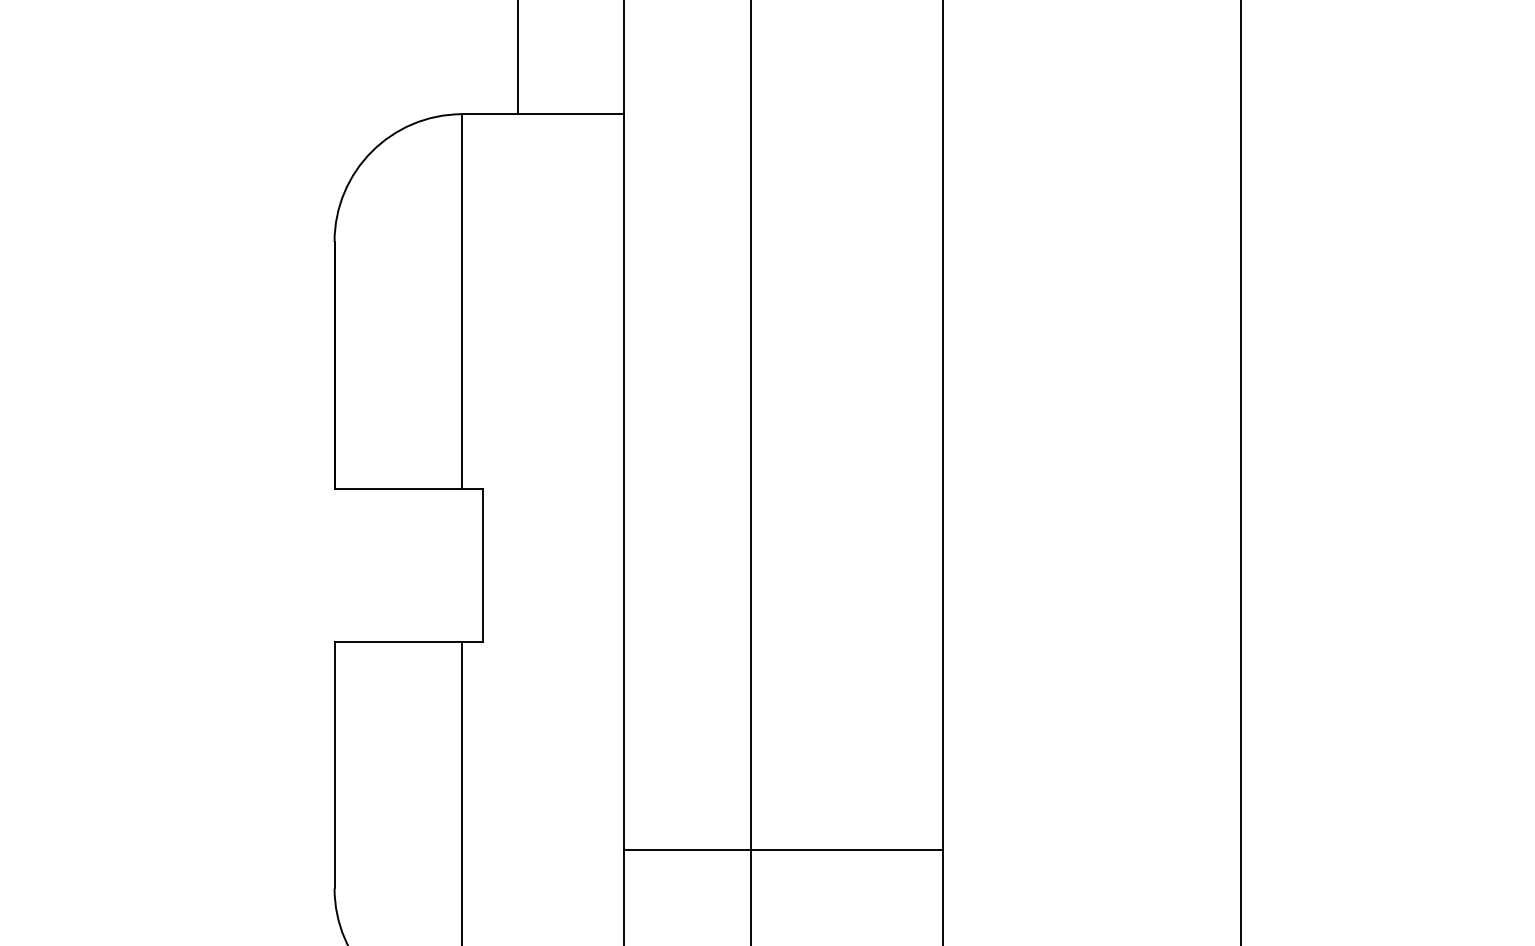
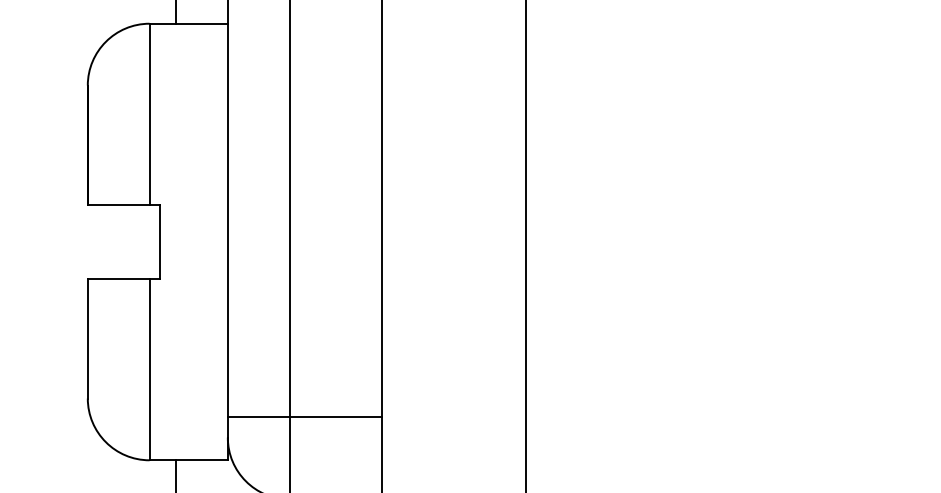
line: (782, 851) -> (304, 417), moved

